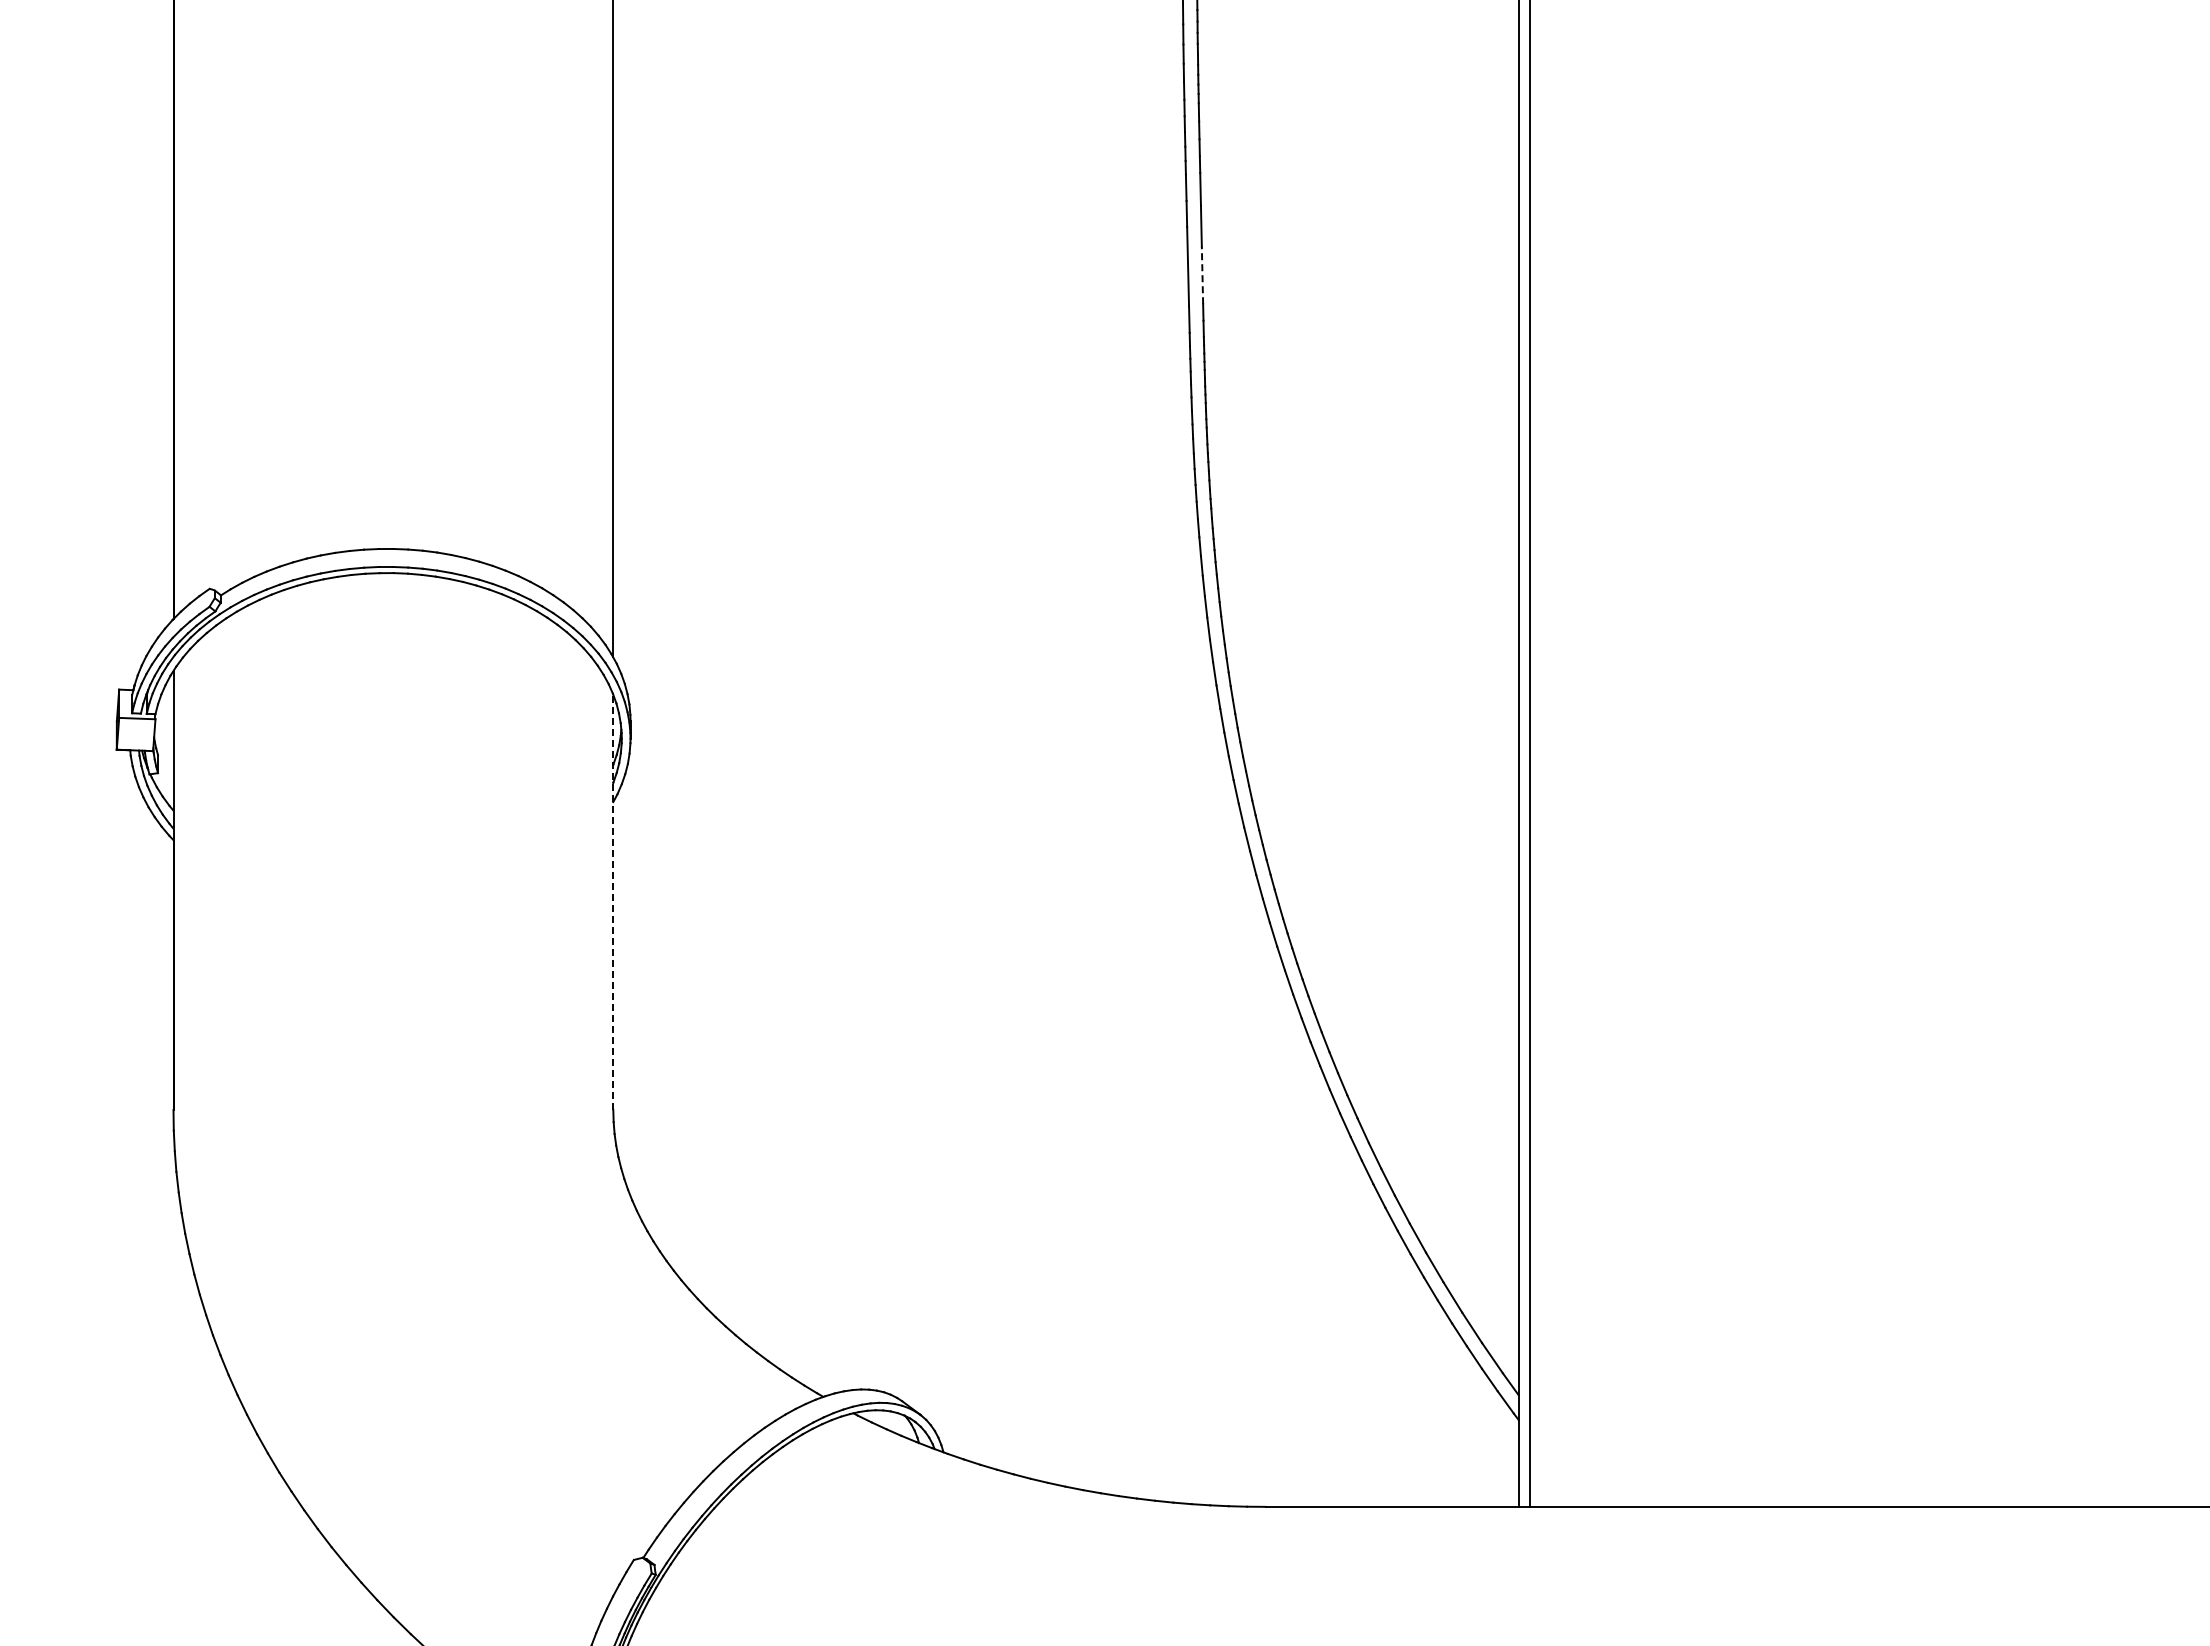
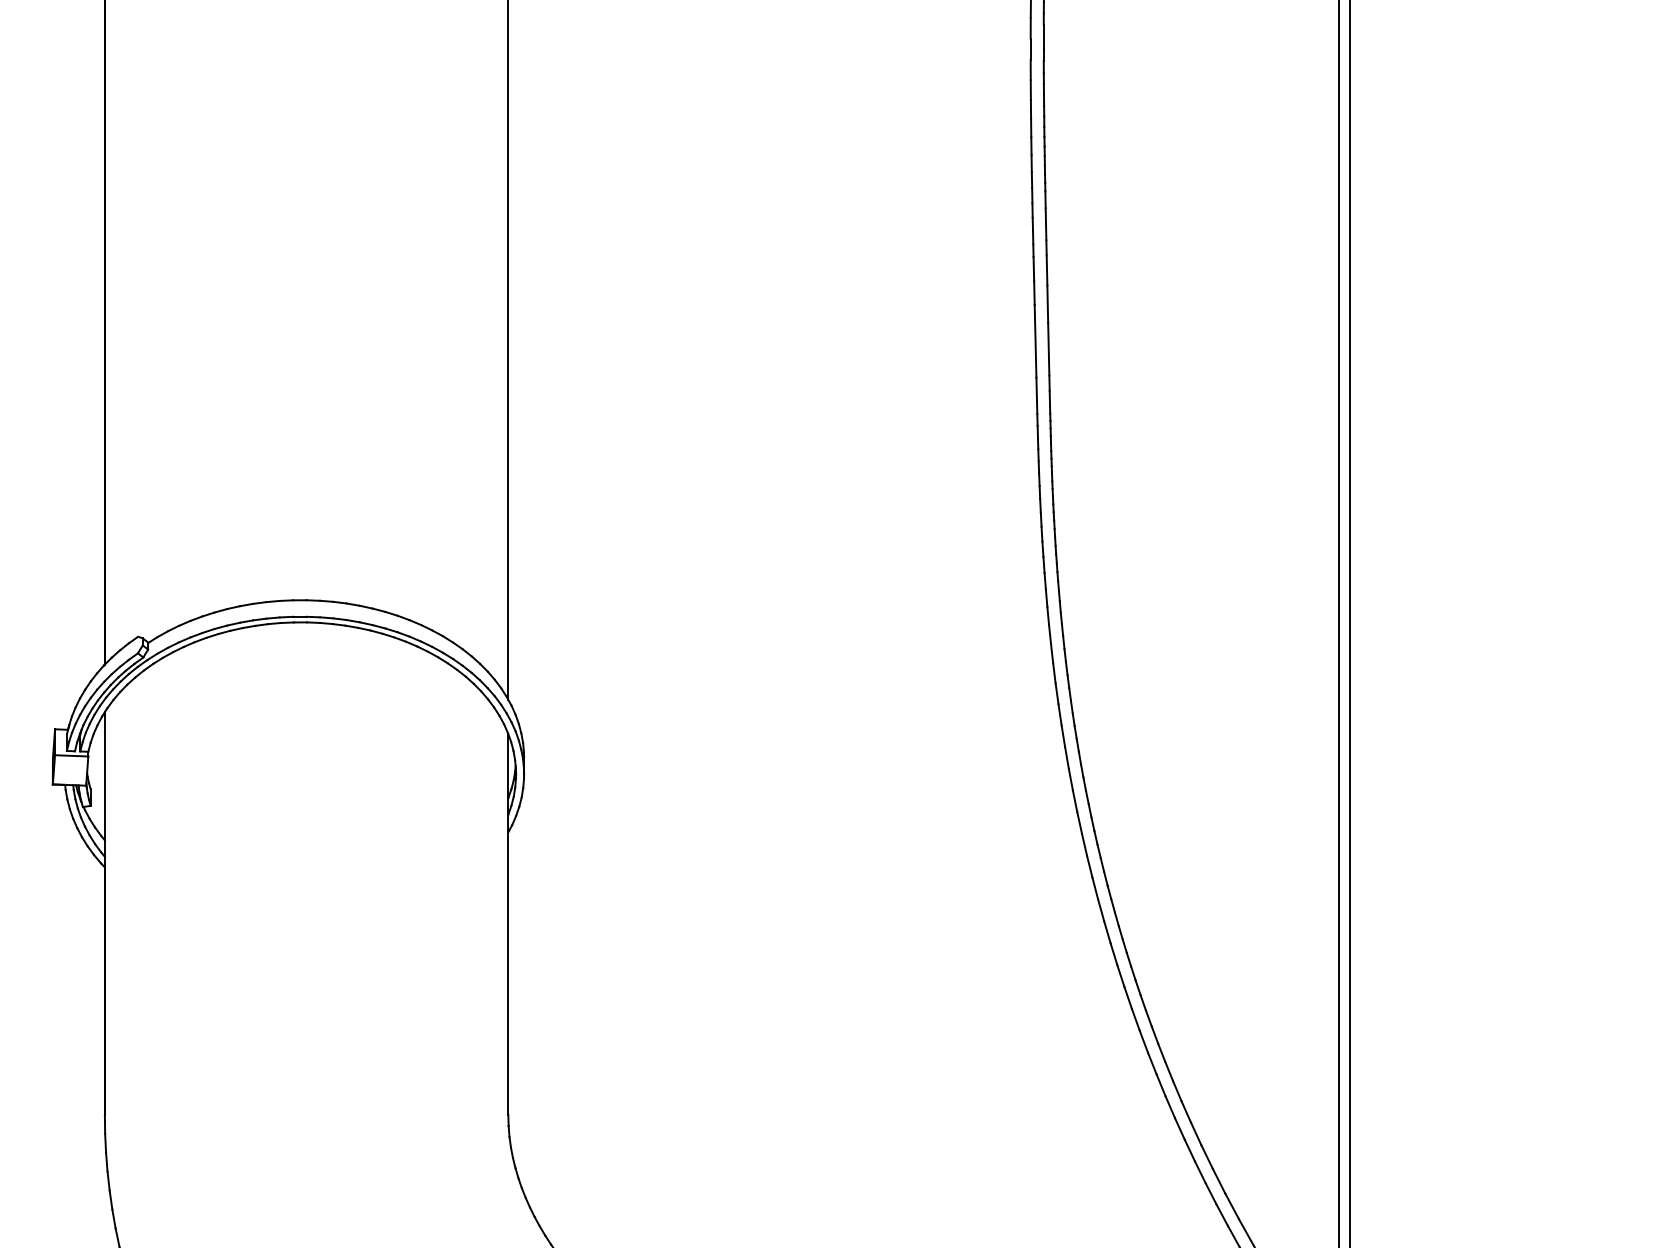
line: (1202, 275) -> (1048, 349), dashed -> solid
line: (613, 902) -> (508, 924), dashed -> solid

